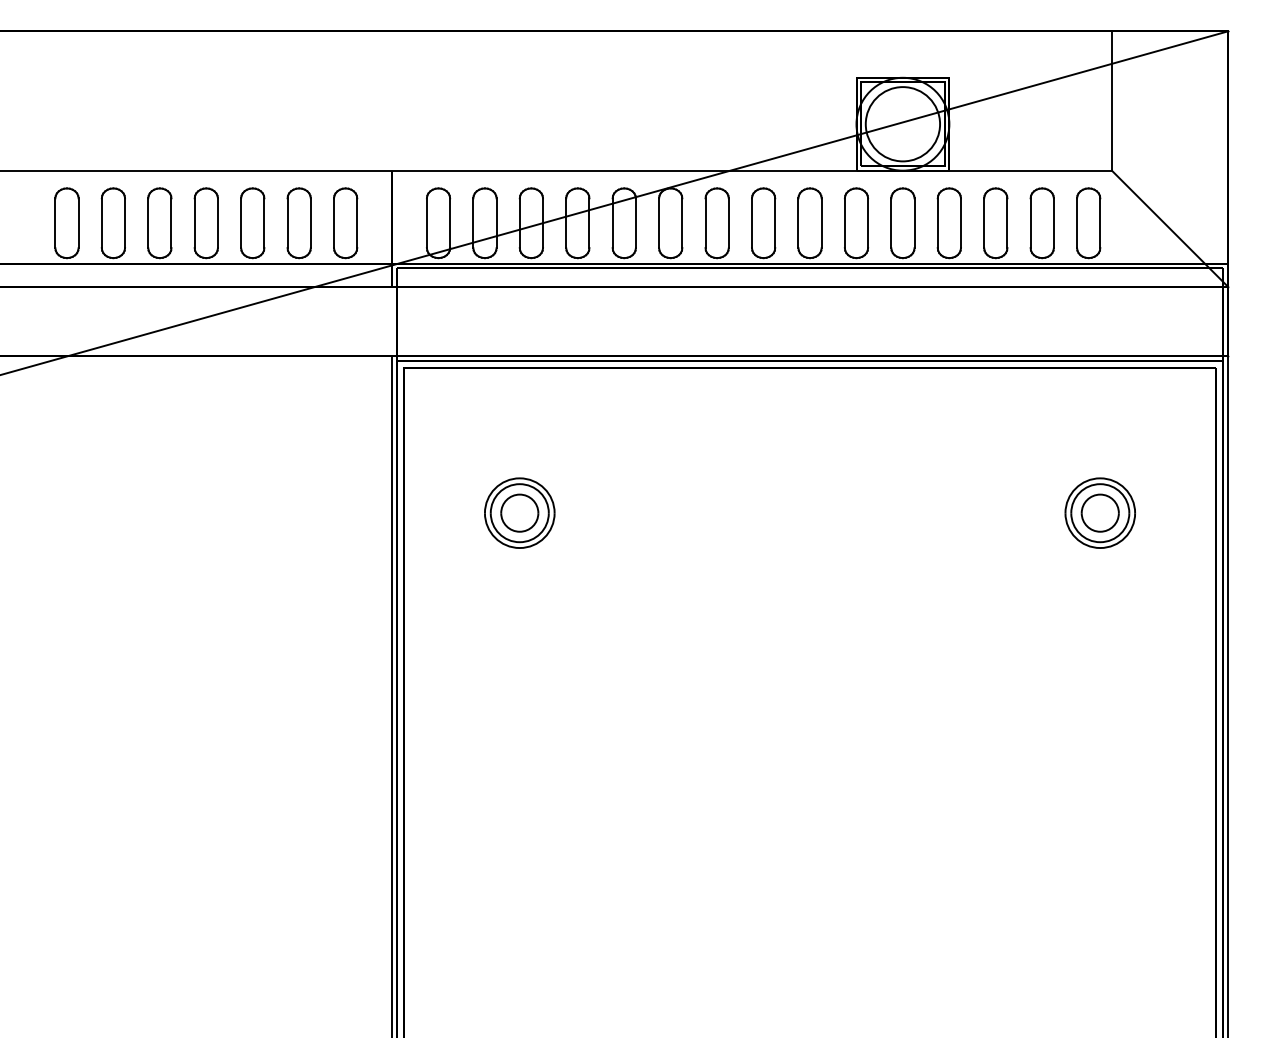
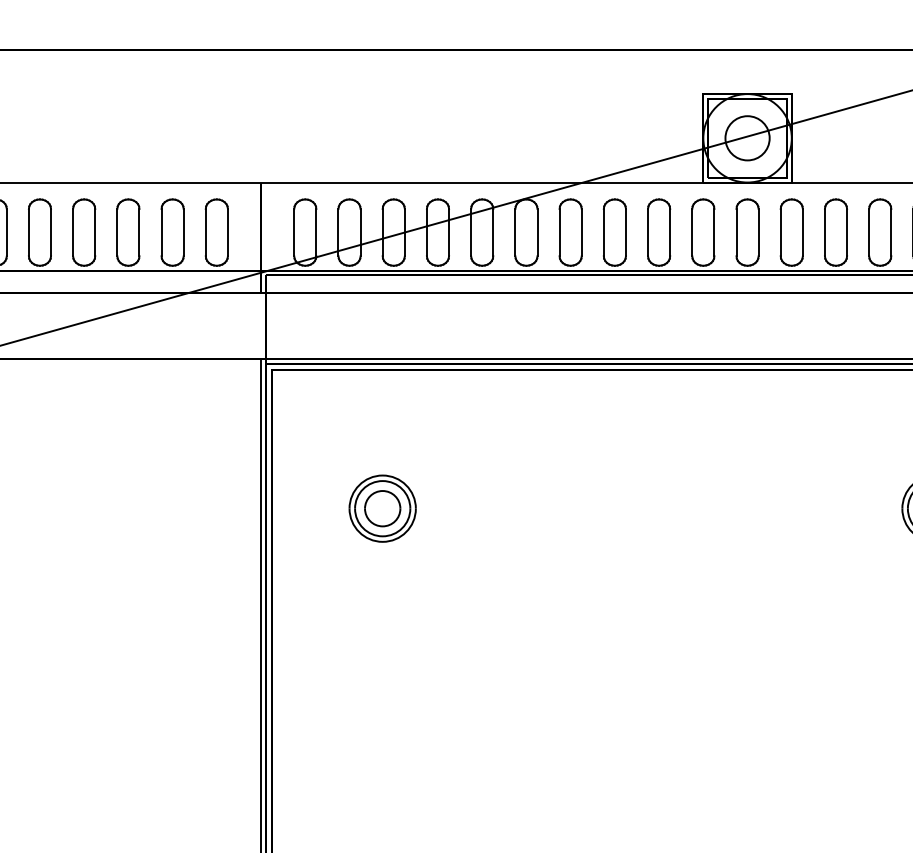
circle: (902, 124) -> (747, 138), size x0.62

